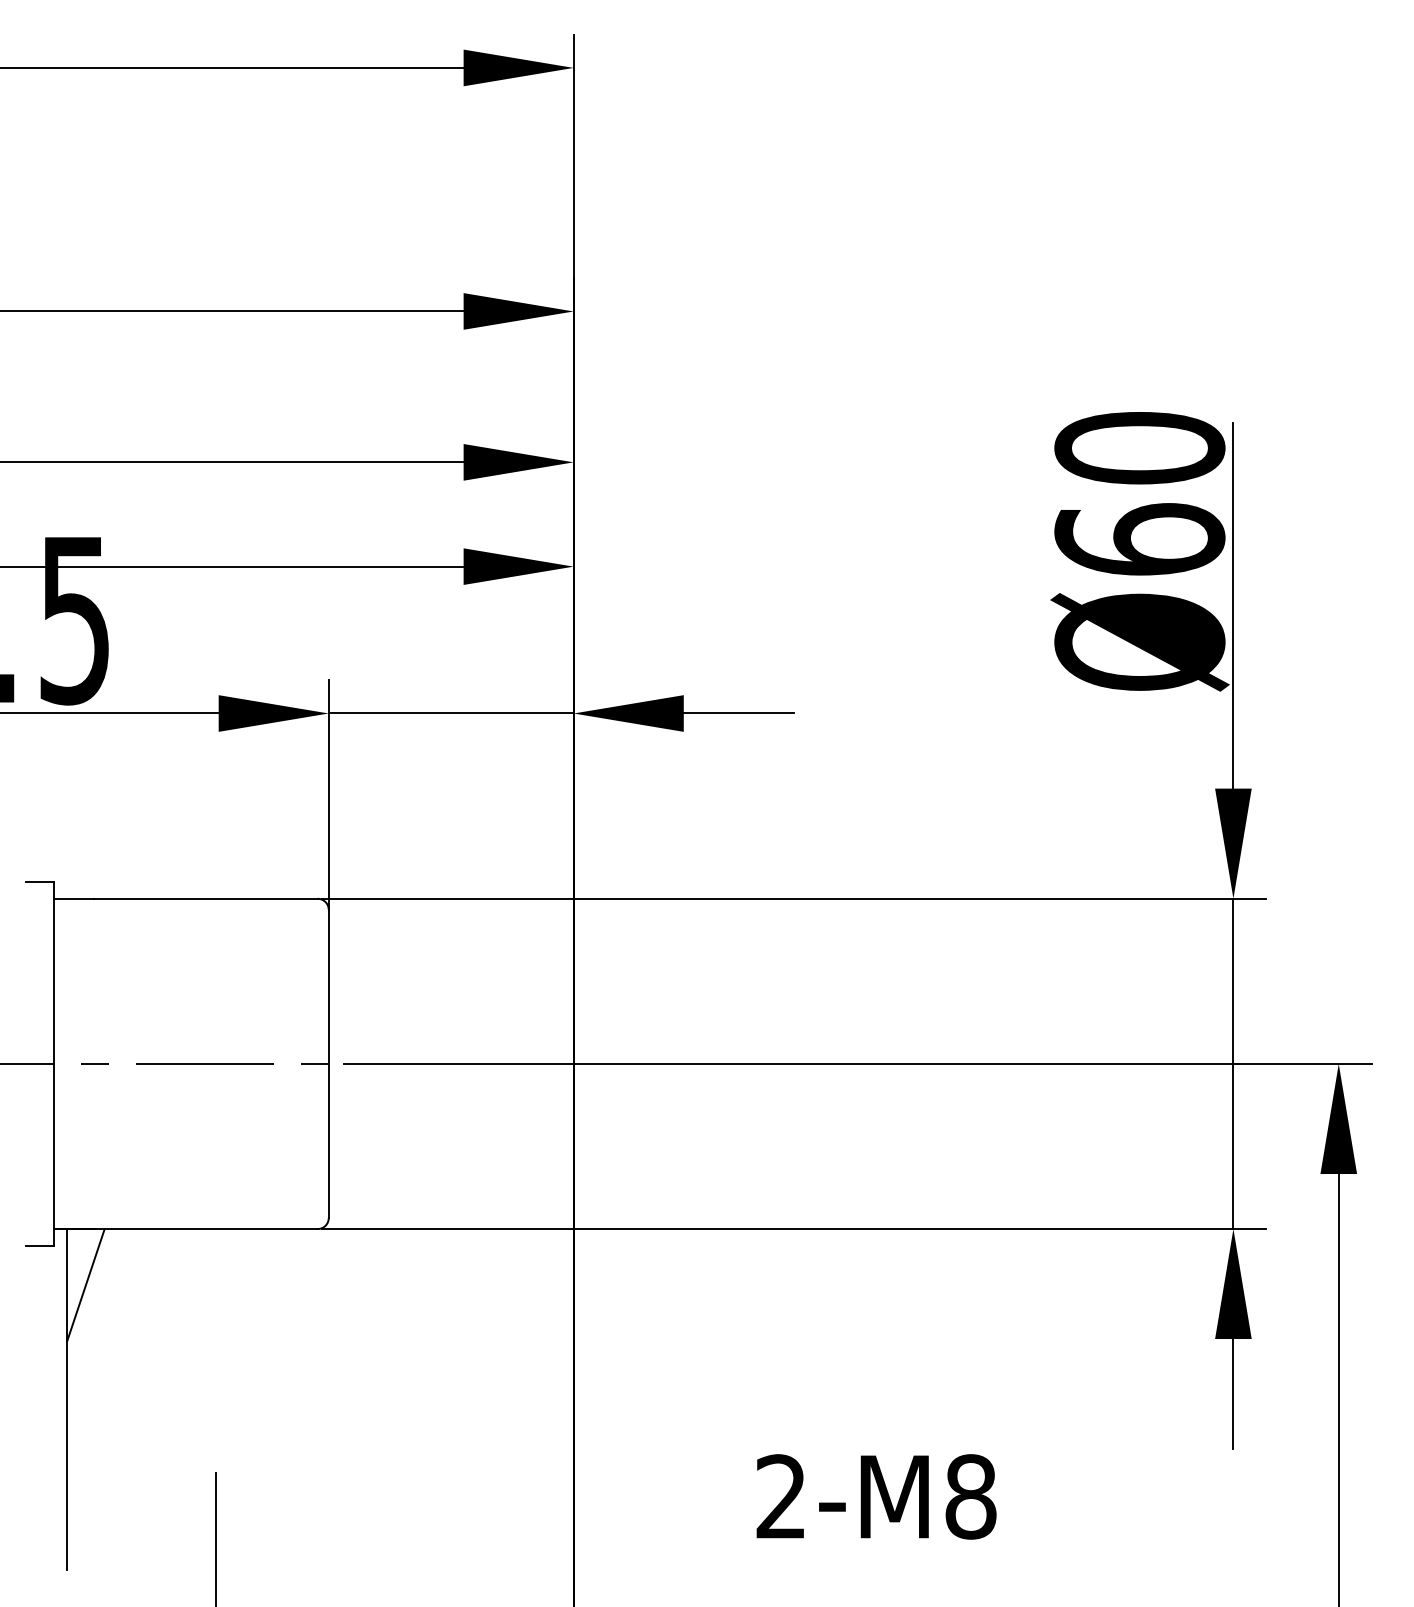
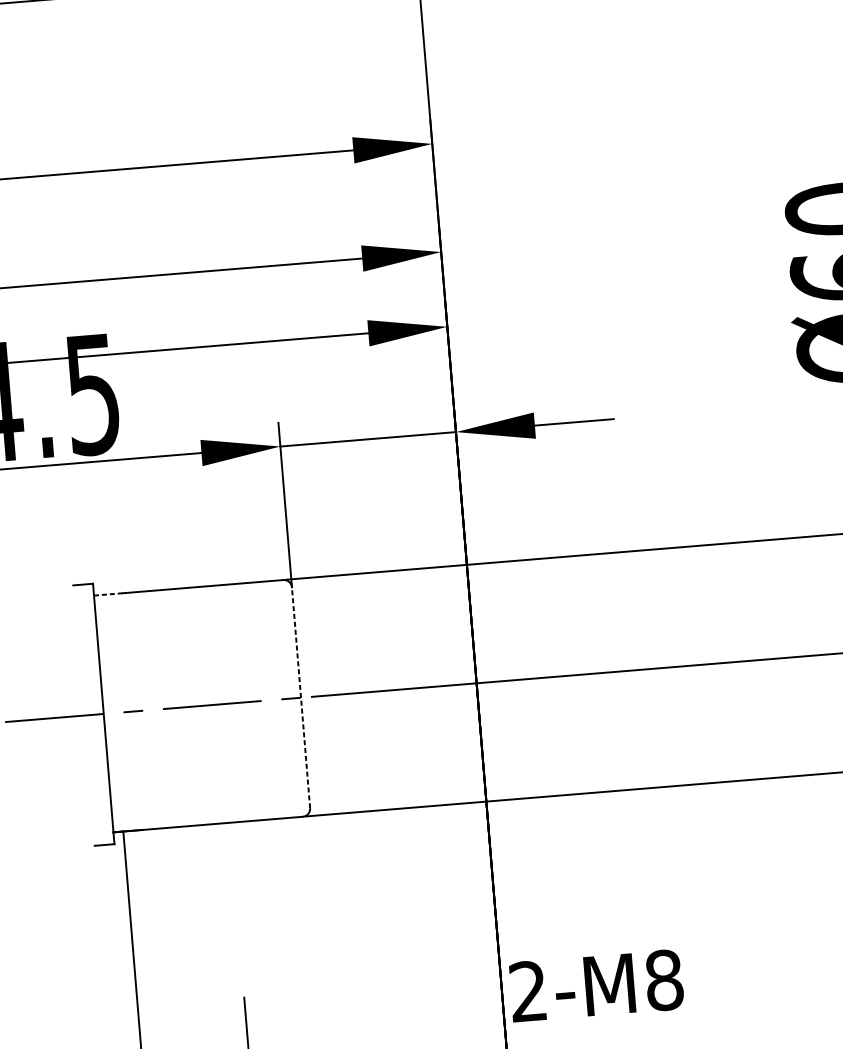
line: (73, 898) -> (108, 594), solid -> dashed
line: (328, 1063) -> (300, 697), solid -> dashed
line: (85, 1284) -> (139, 870), removed
text: (876, 1496) -> (596, 985), moved

